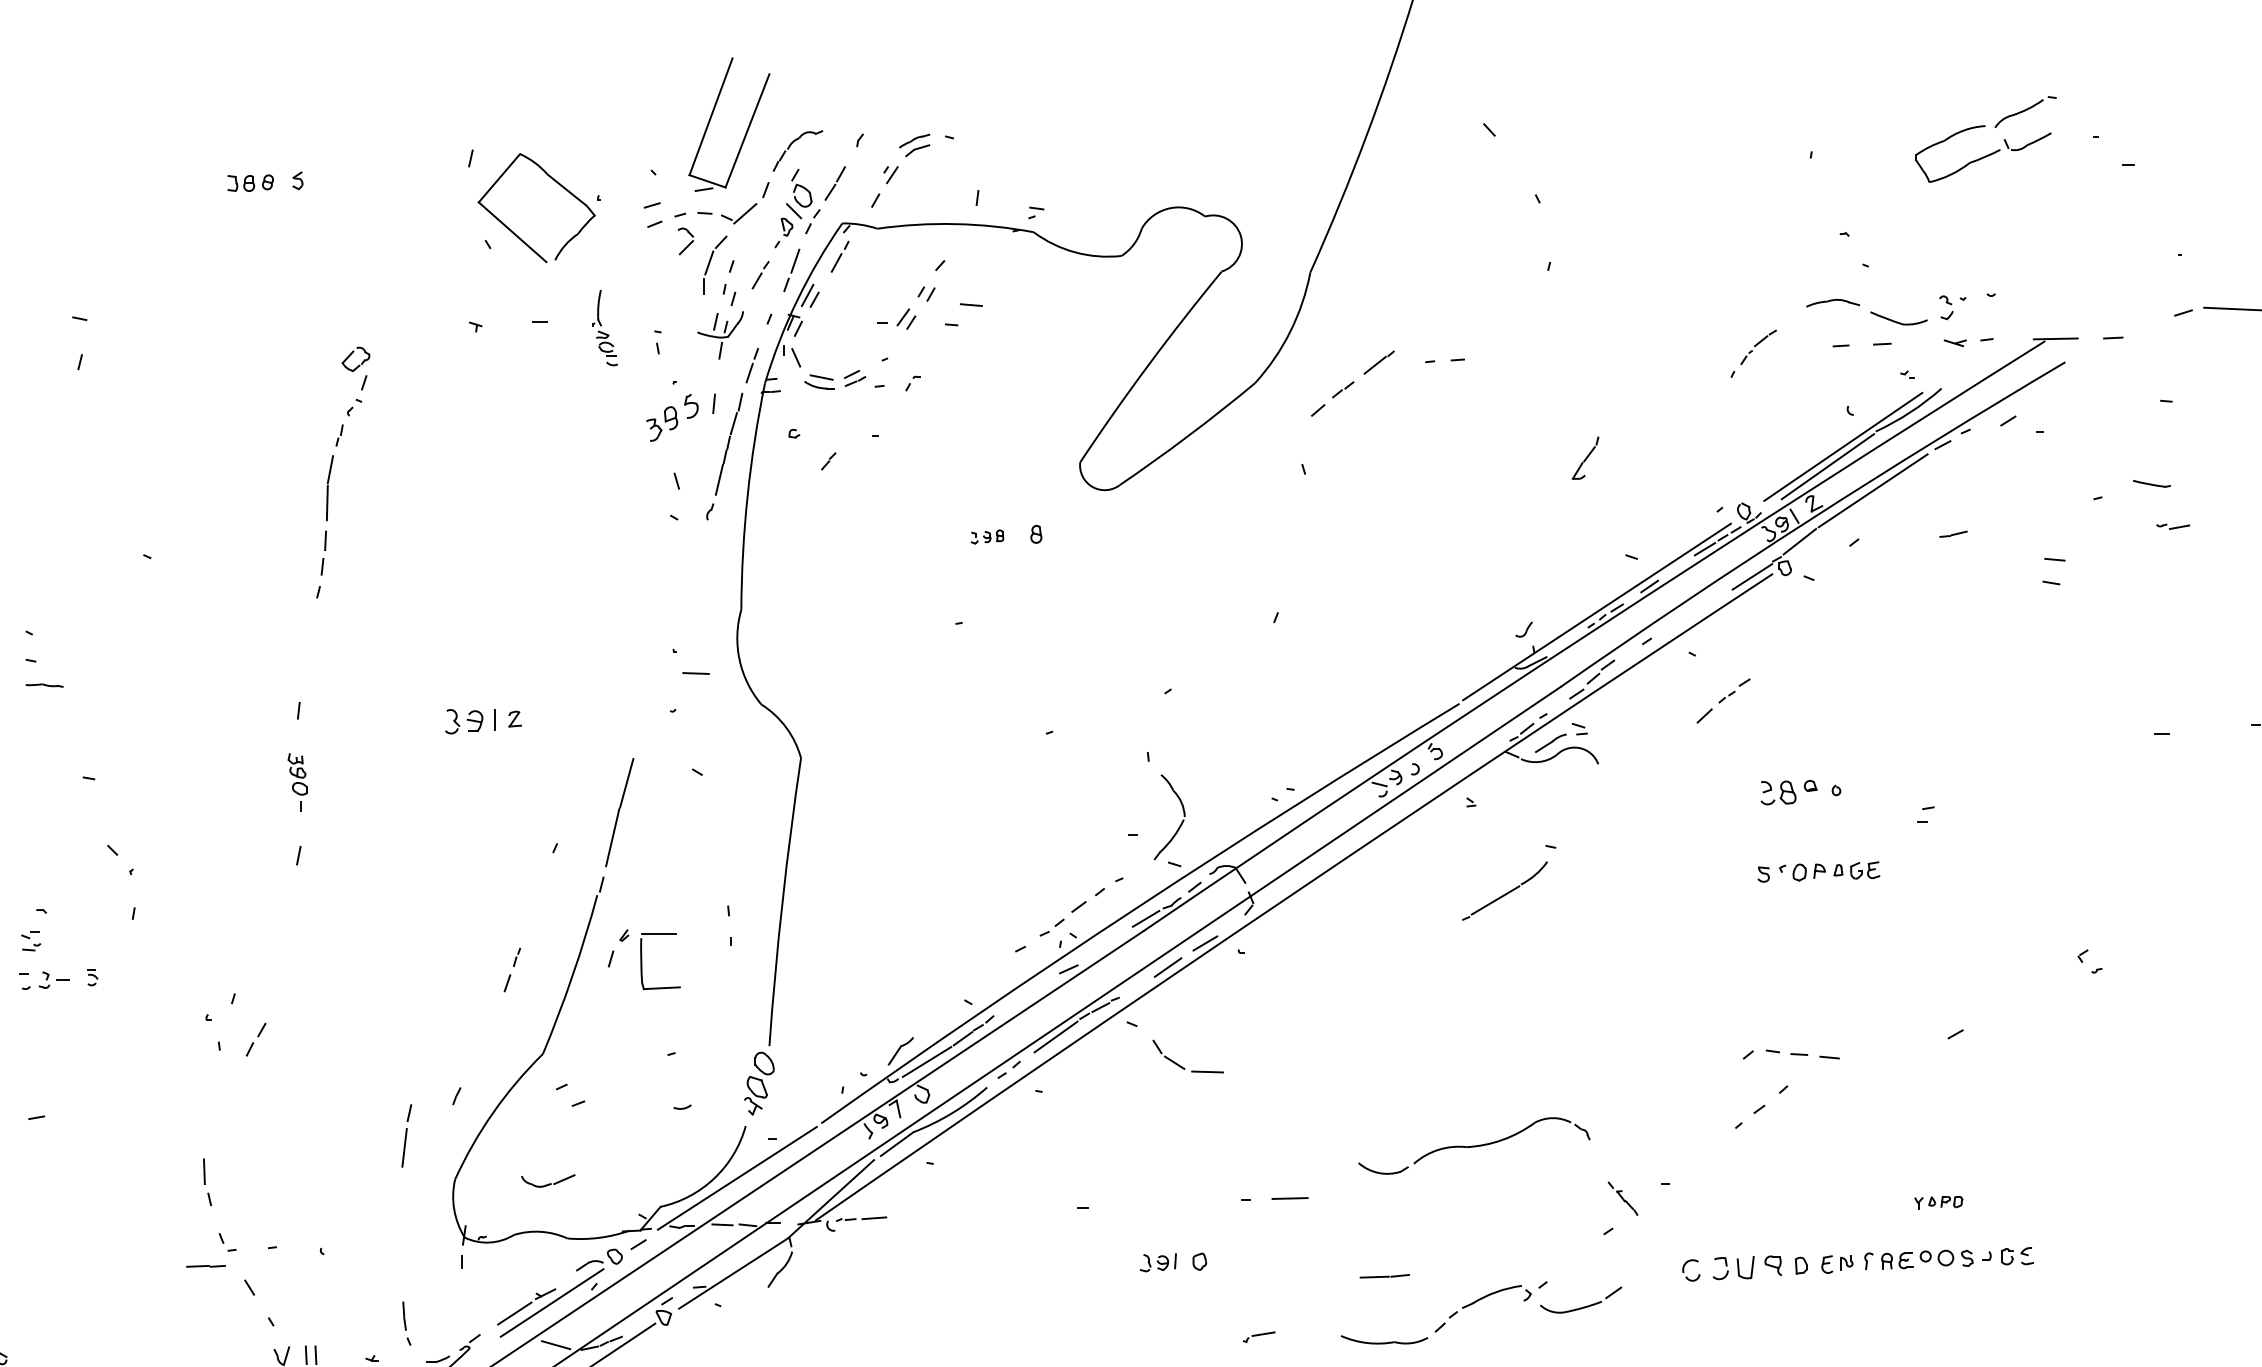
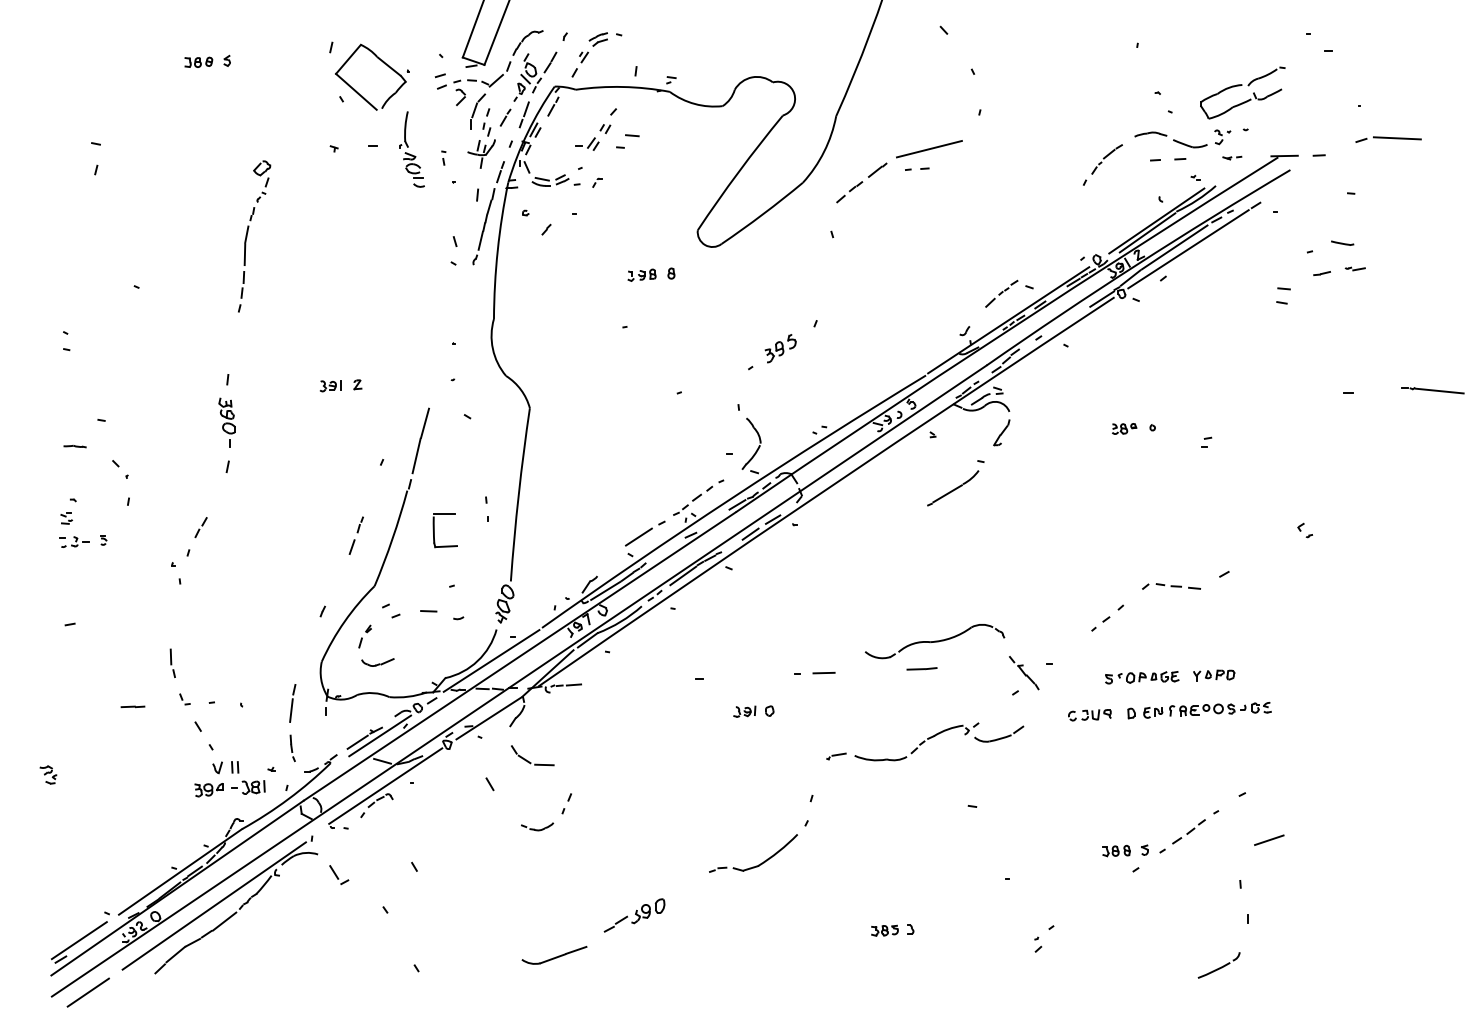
part: (1982, 128) -> (1240, 86), moved
line: (1463, 326) -> (928, 148), added
part: (604, 328) -> (411, 149), size x1.67
part: (1969, 341) -> (1232, 157), size x0.62
part: (1753, 352) -> (1102, 164), size x1.43
part: (672, 417) -> (780, 348), moved
part: (1585, 457) -> (1001, 432), moved
line: (1895, 494) -> (1188, 249), added
line: (1952, 534) -> (1321, 273), moved
part: (986, 535) -> (641, 274), size x1.43
line: (695, 673) -> (428, 611), moved
line: (43, 685) -> (74, 446), moved
part: (1723, 700) -> (1001, 293), moved
part: (469, 722) -> (330, 386), size x0.71
part: (296, 781) -> (226, 422), size x1.43
part: (1789, 791) -> (1124, 428), size x0.71
part: (1819, 871) -> (1142, 677), moved
part: (617, 948) -> (364, 636), moved
part: (511, 969) -> (355, 535), size x1.43
line: (981, 971) -> (638, 536), added
part: (255, 1039) -> (200, 527), moved
part: (1791, 1054) -> (1171, 586), moved
part: (1181, 1064) -> (528, 760), moved
line: (406, 1136) -> (292, 703), moved
part: (1623, 1199) -> (1024, 673), size x1.67
part: (1939, 1202) -> (1214, 675), size x1.43
line: (205, 1265) -> (132, 706), moved
part: (1731, 1269) -> (1089, 715), size x0.71
line: (1383, 1275) -> (921, 668), moved
part: (1259, 1337) -> (836, 756), moved

